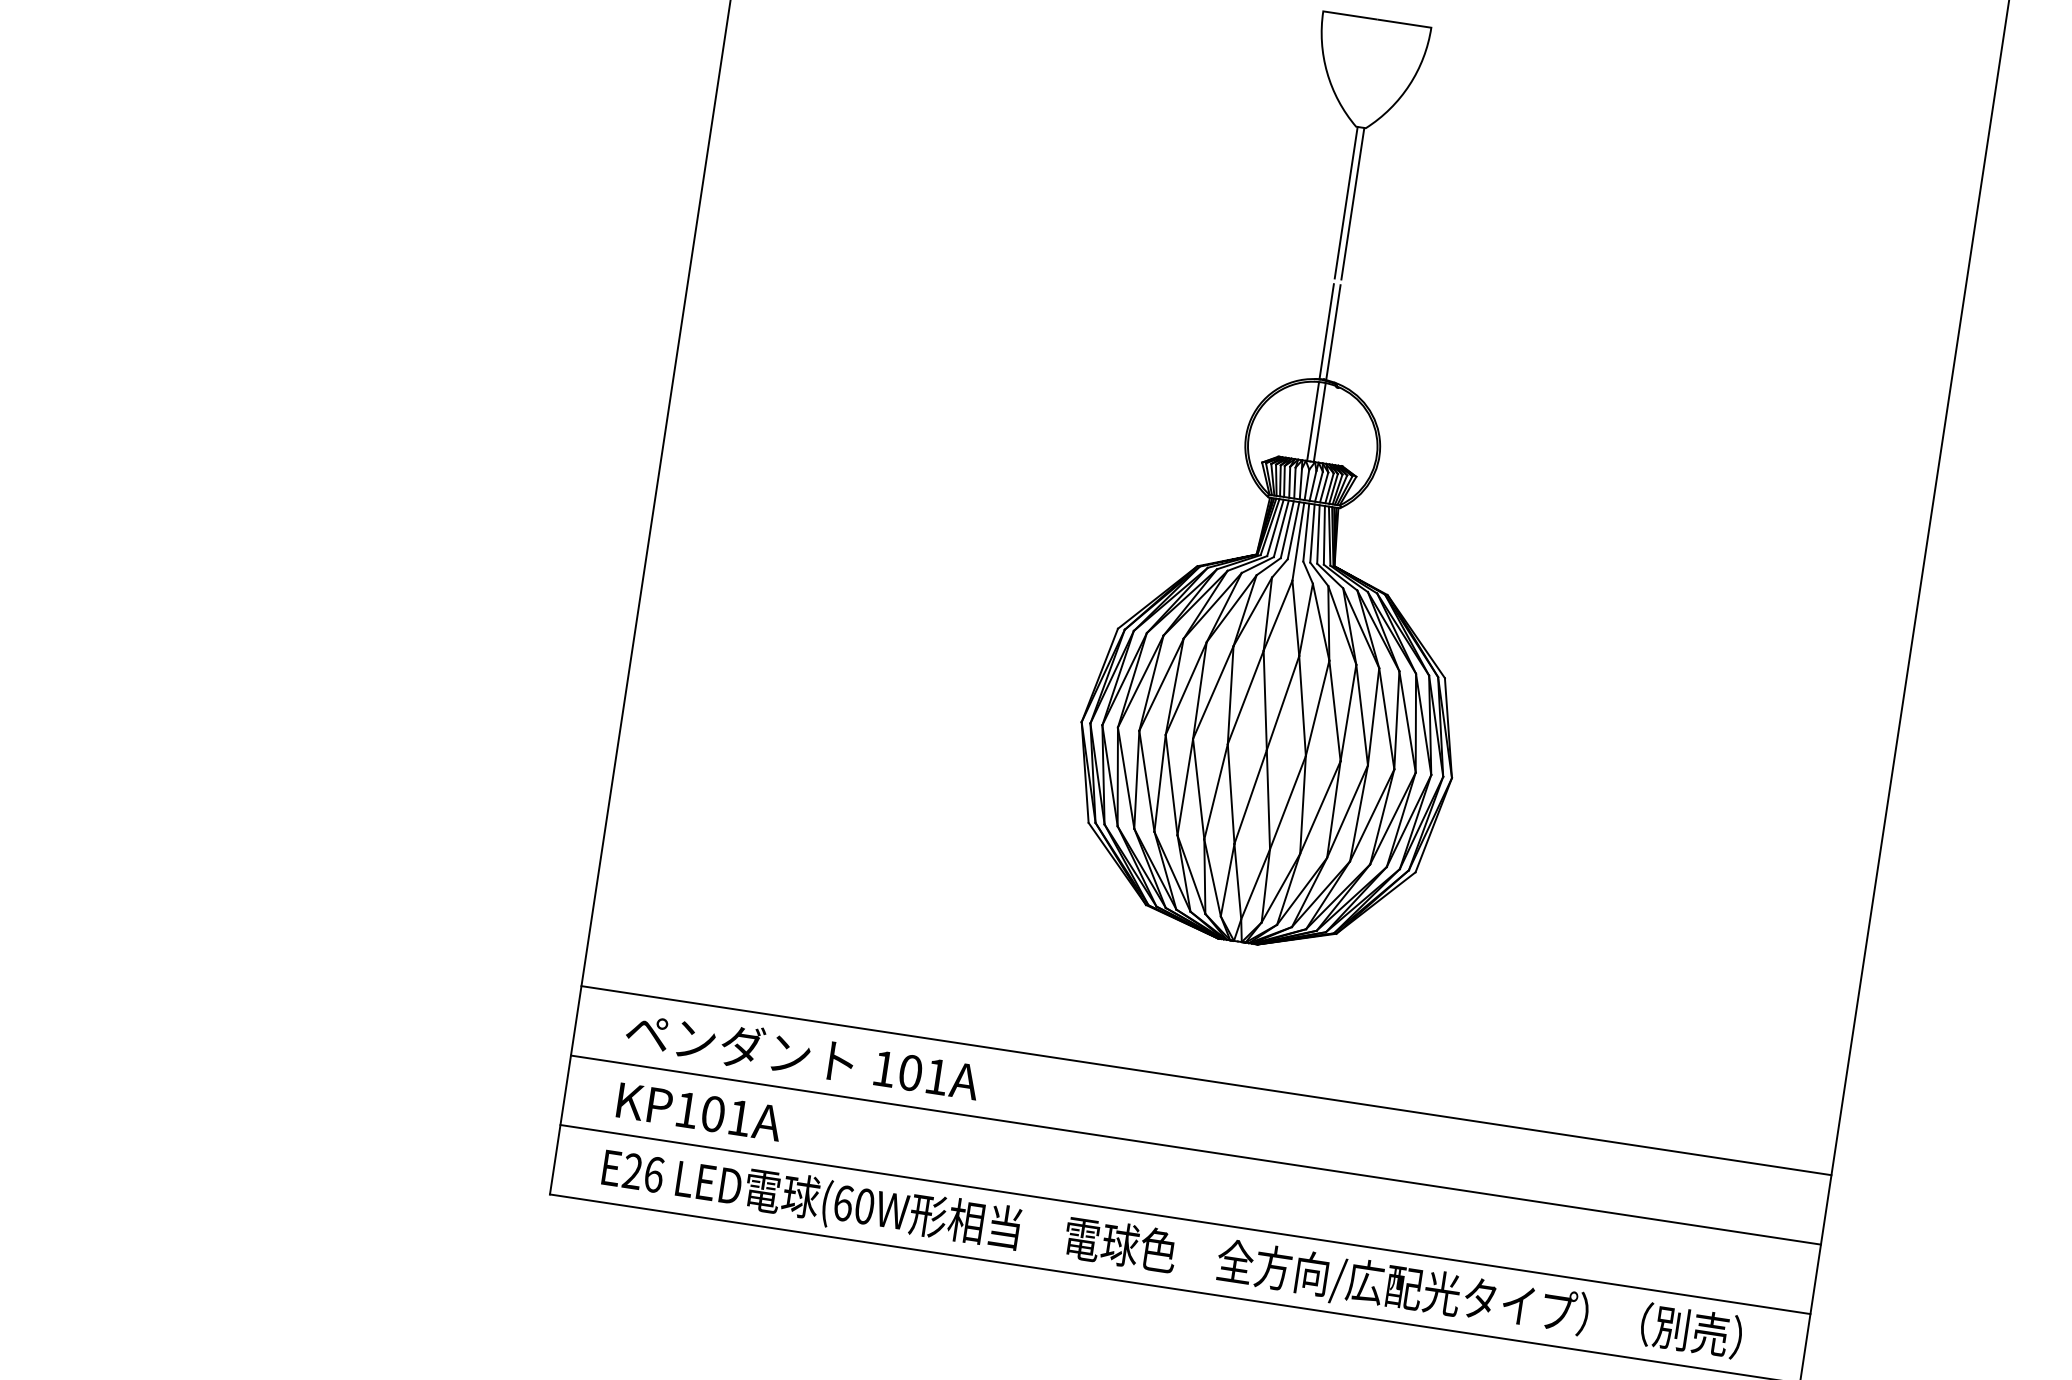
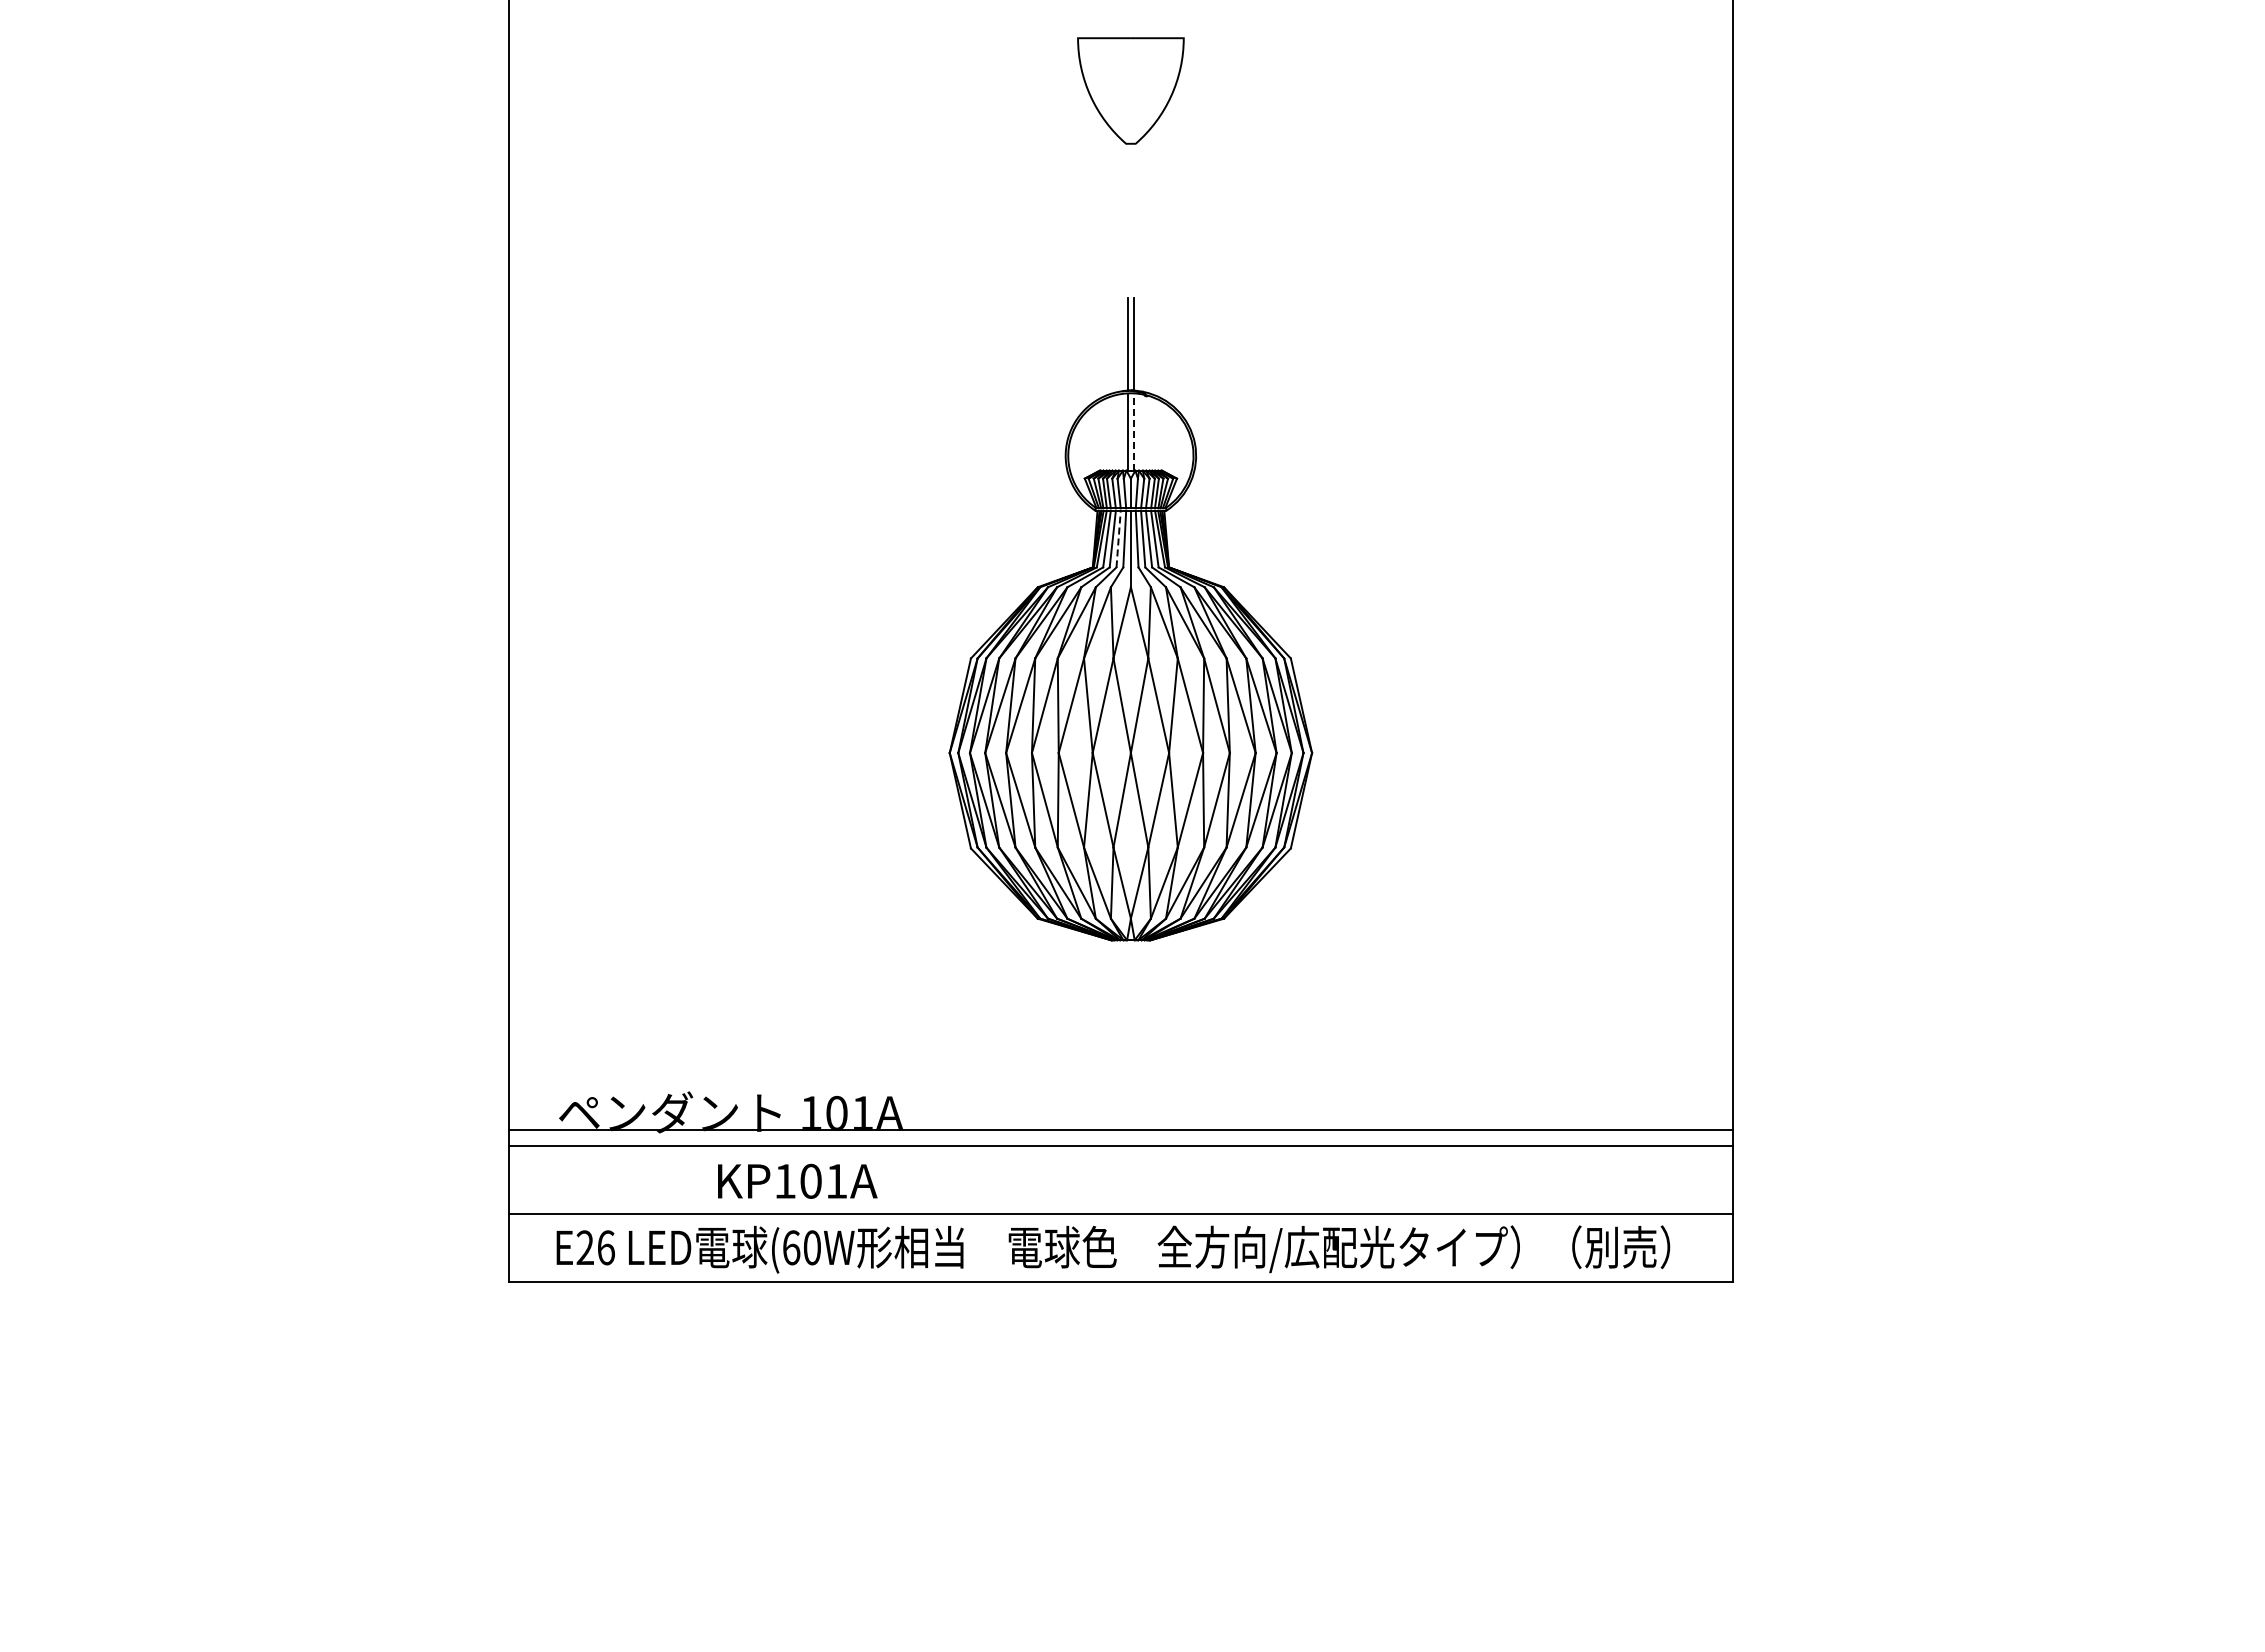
line: (1346, 202) -> (1127, 217), removed
line: (1353, 203) -> (1134, 217), removed
line: (1320, 423) -> (1134, 432), solid -> dashed
line: (1287, 528) -> (1118, 538), solid -> dashed
line: (1206, 1080) -> (1120, 1129), moved
text: (699, 1111) -> (797, 1180), moved

